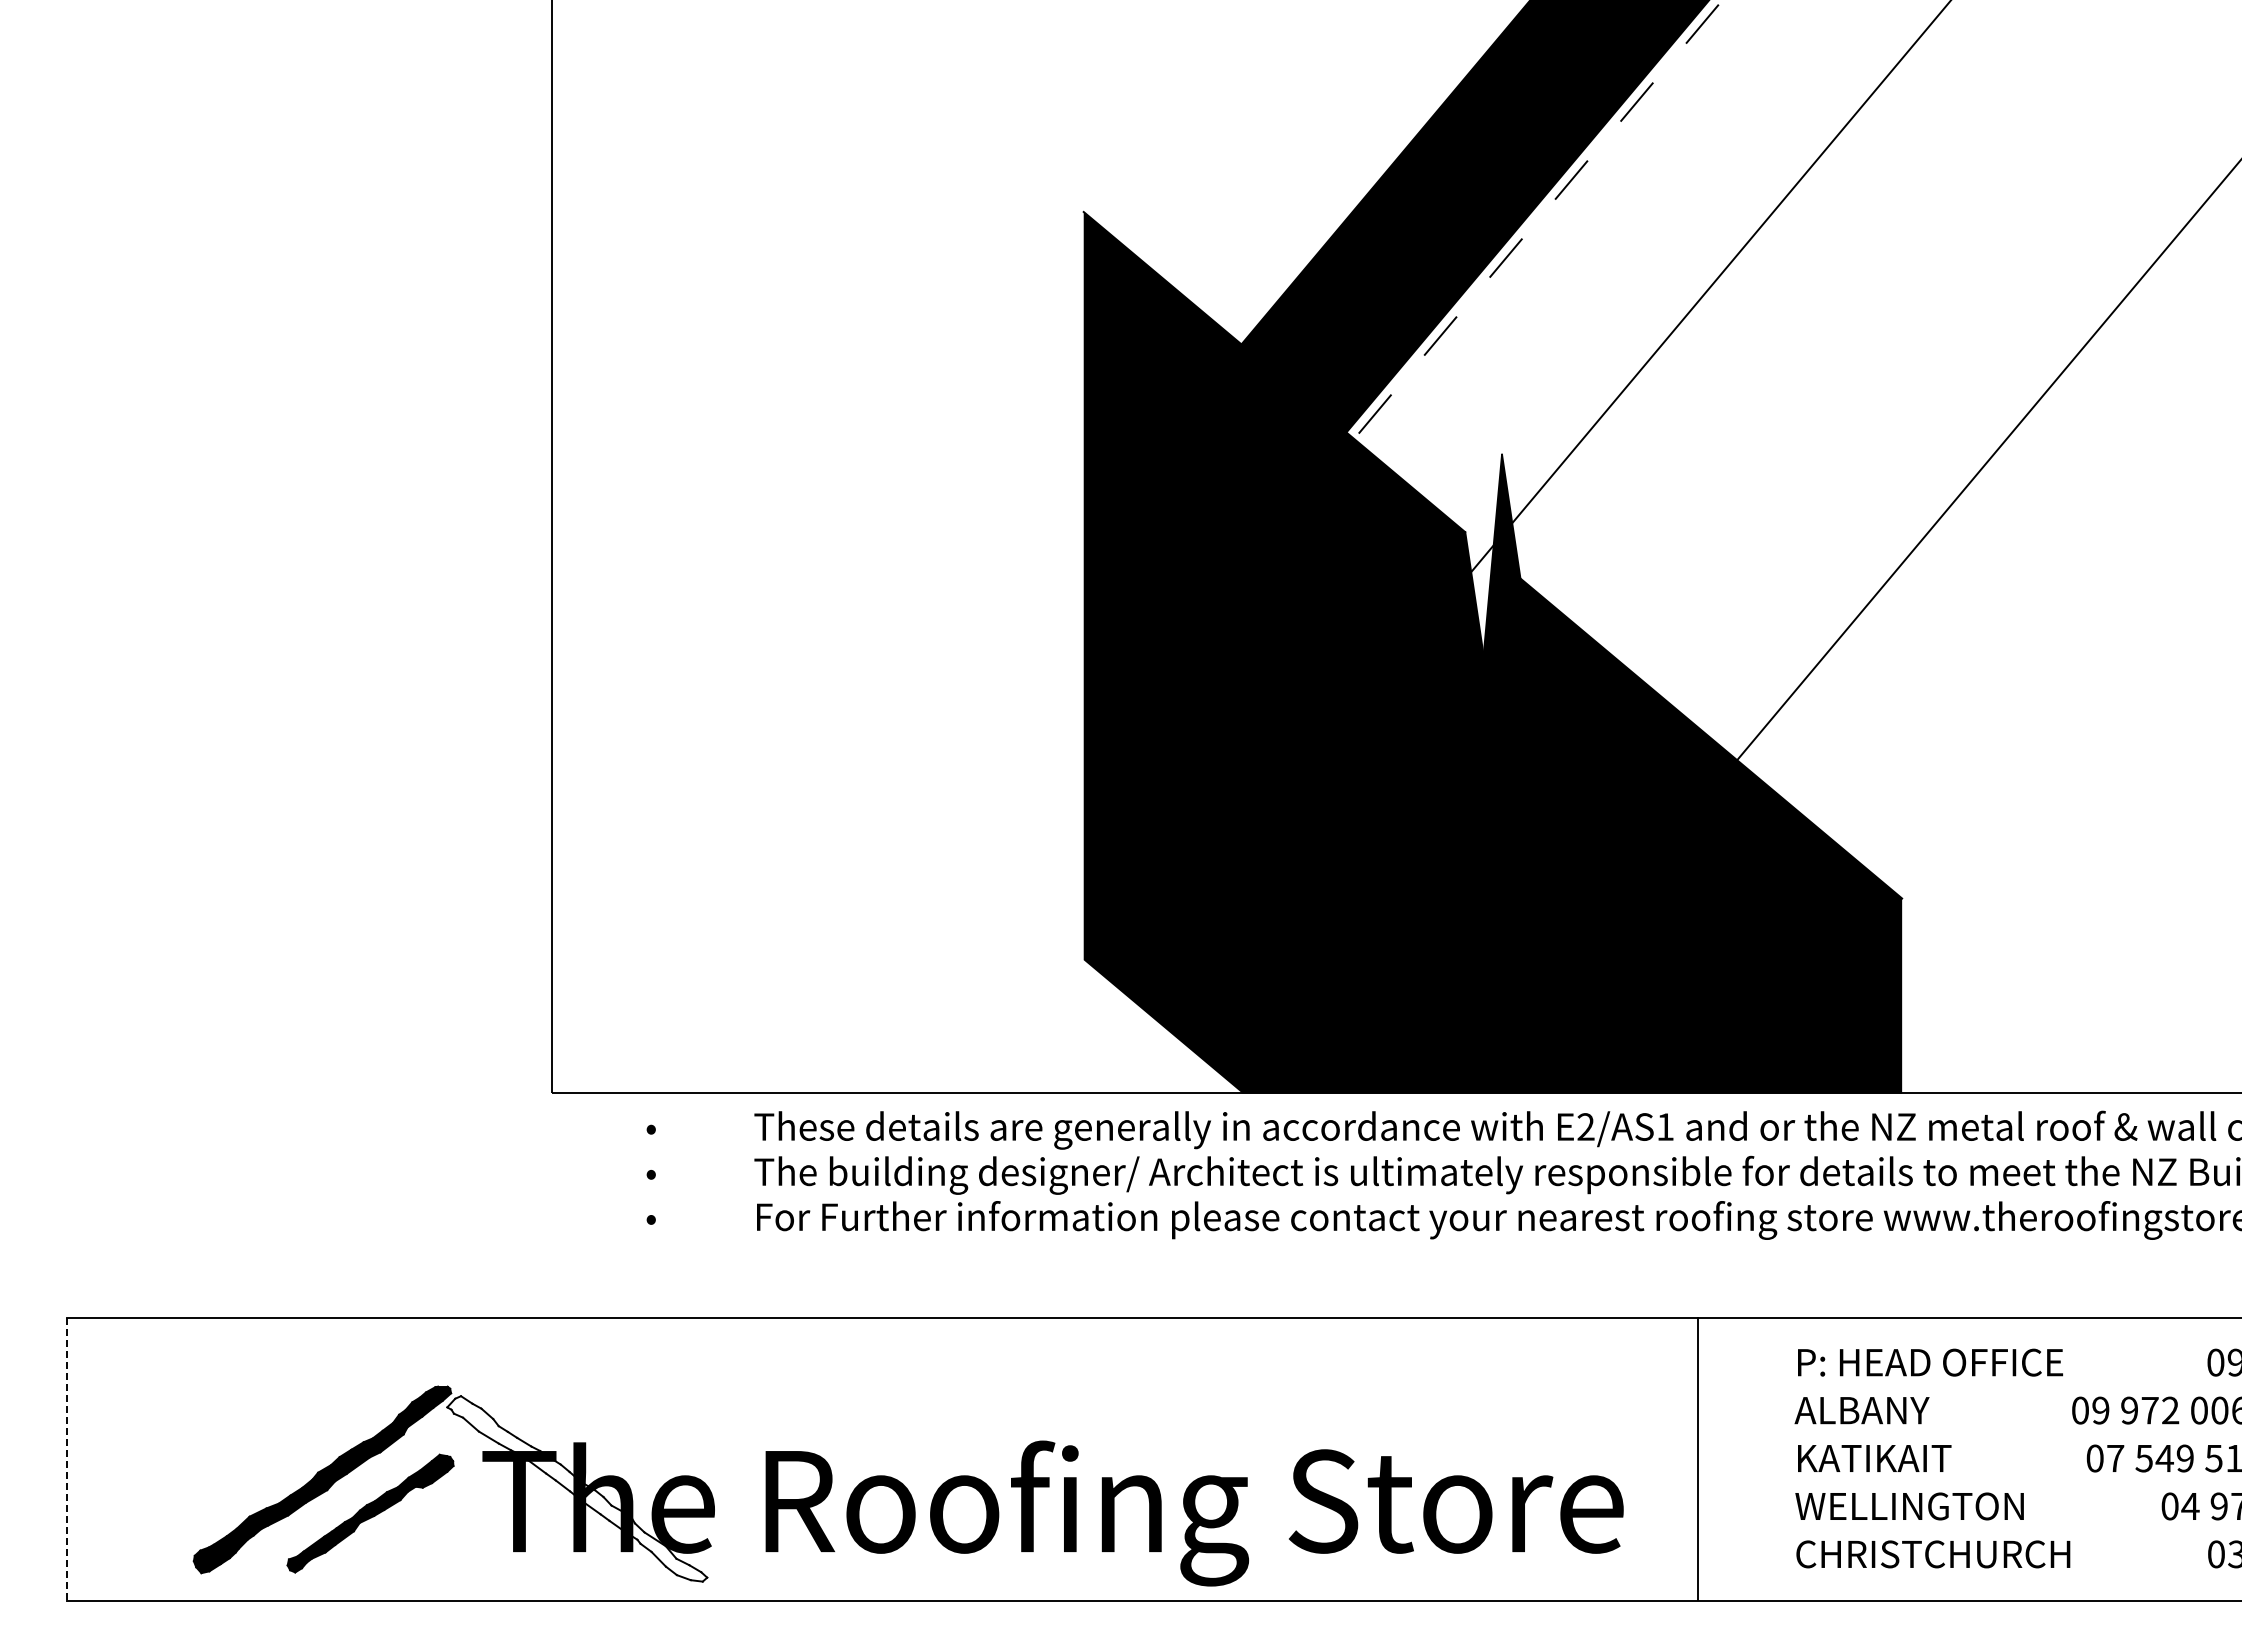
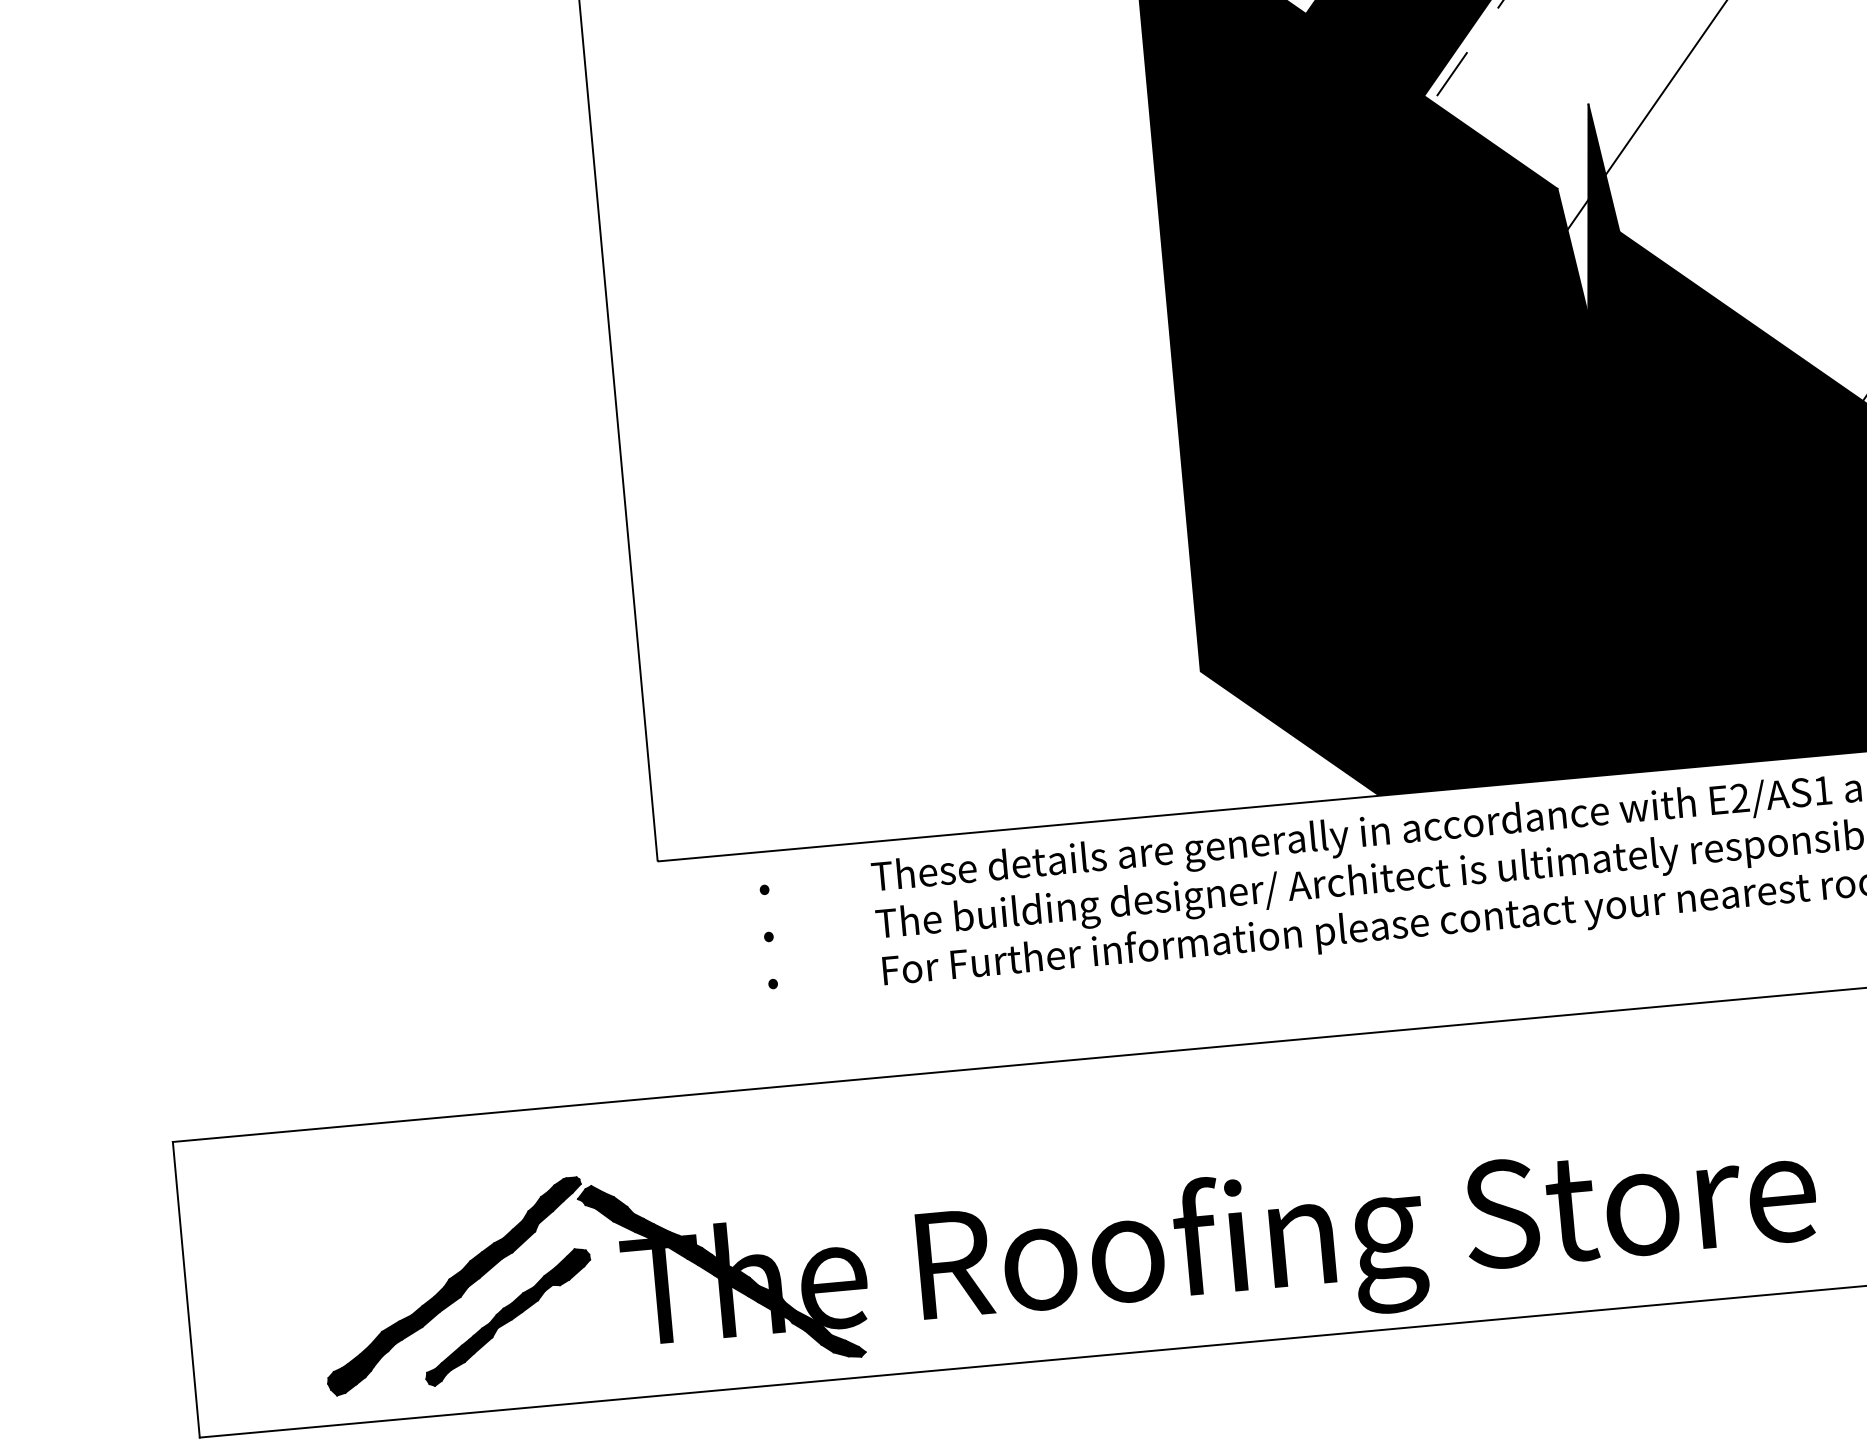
line: (67, 1459) -> (186, 1289), dashed -> solid
fill: (577, 1488) -> (721, 1271), added

